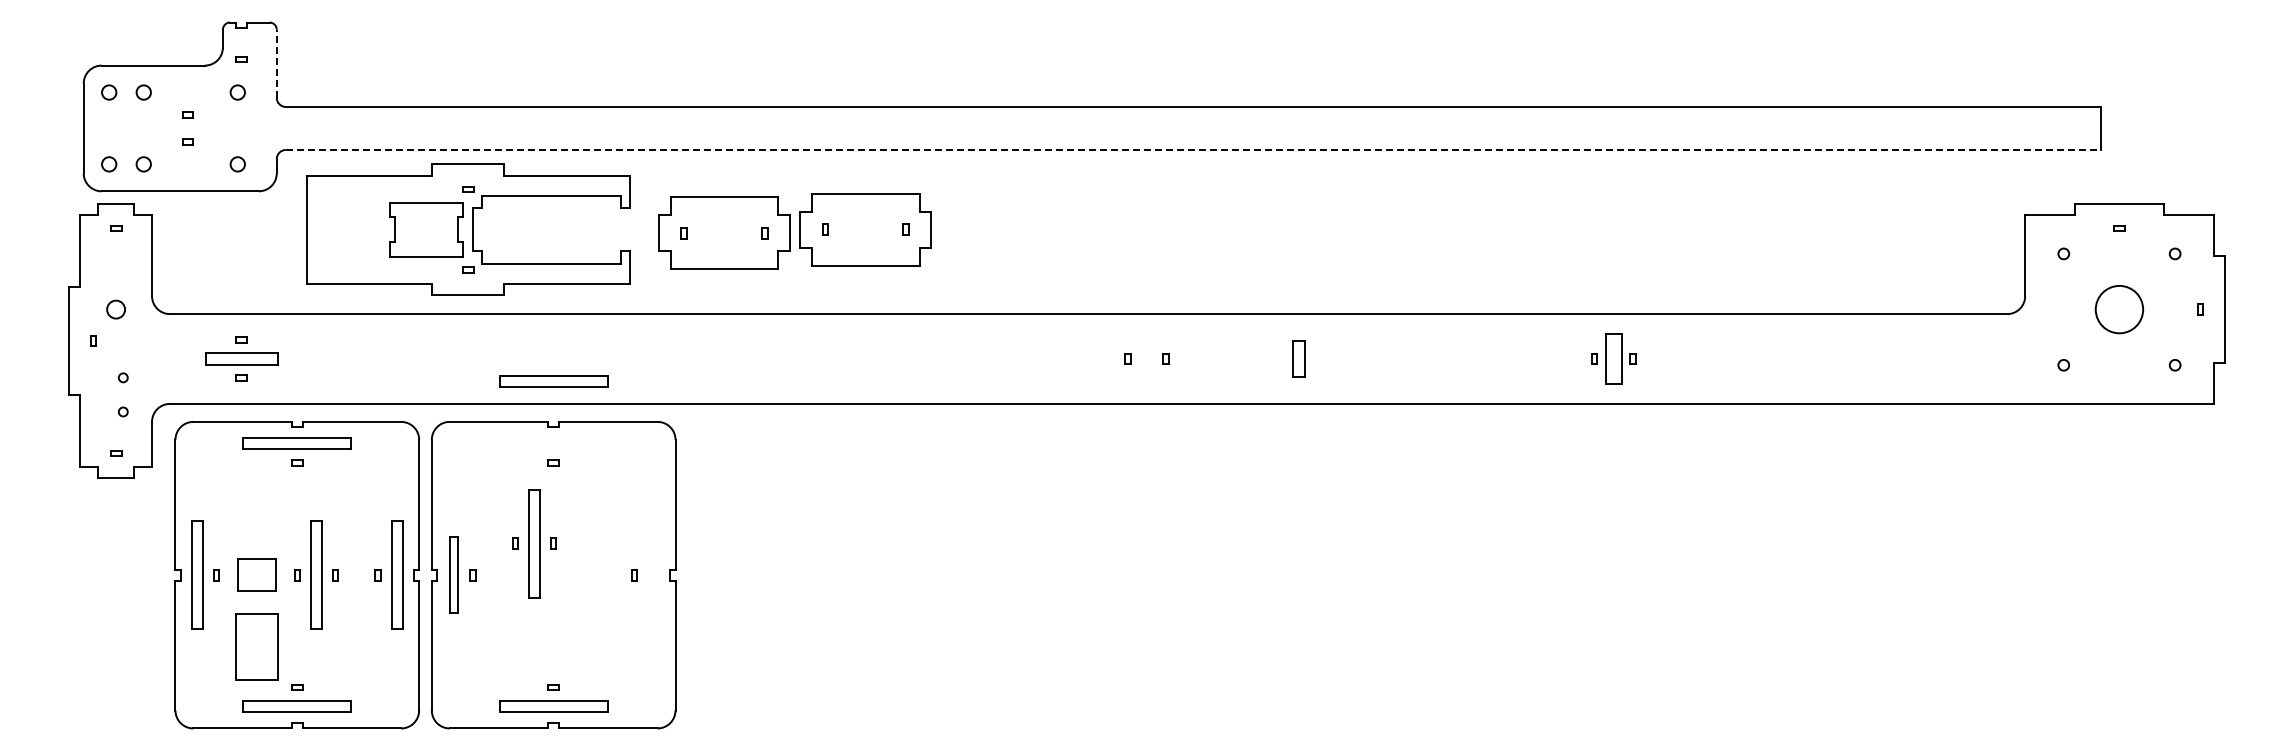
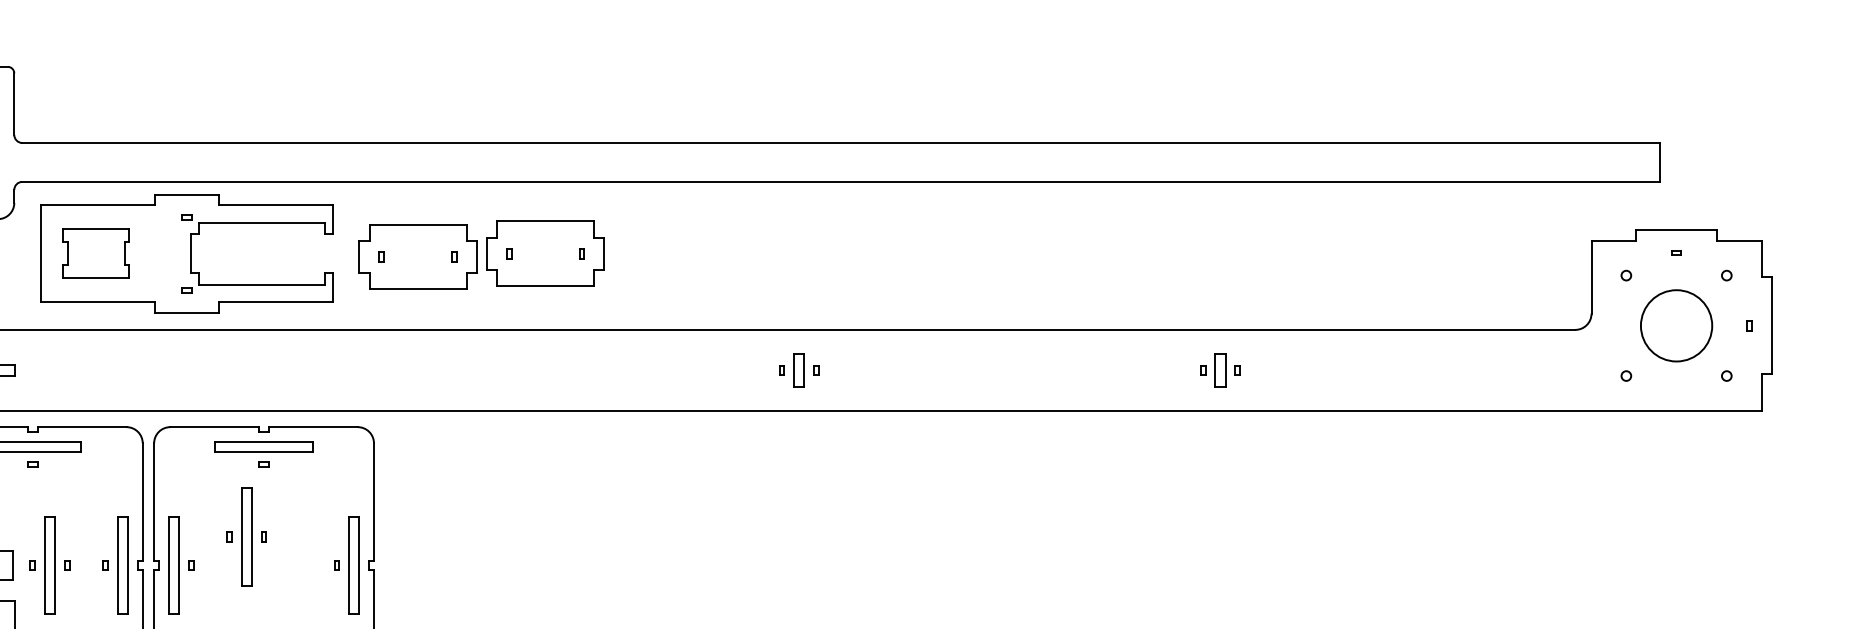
line: (276, 63) -> (14, 103), dashed -> solid
line: (1193, 150) -> (841, 182), dashed -> solid
part: (426, 229) -> (96, 253), moved
circle: (2118, 309) -> (1675, 325), size x1.67
part: (1298, 358) -> (798, 369), moved
part: (1613, 358) -> (1220, 369), size x0.71
part: (553, 381) -> (263, 446), moved
part: (453, 574) -> (173, 564), size x1.43
part: (653, 574) -> (354, 564), added

